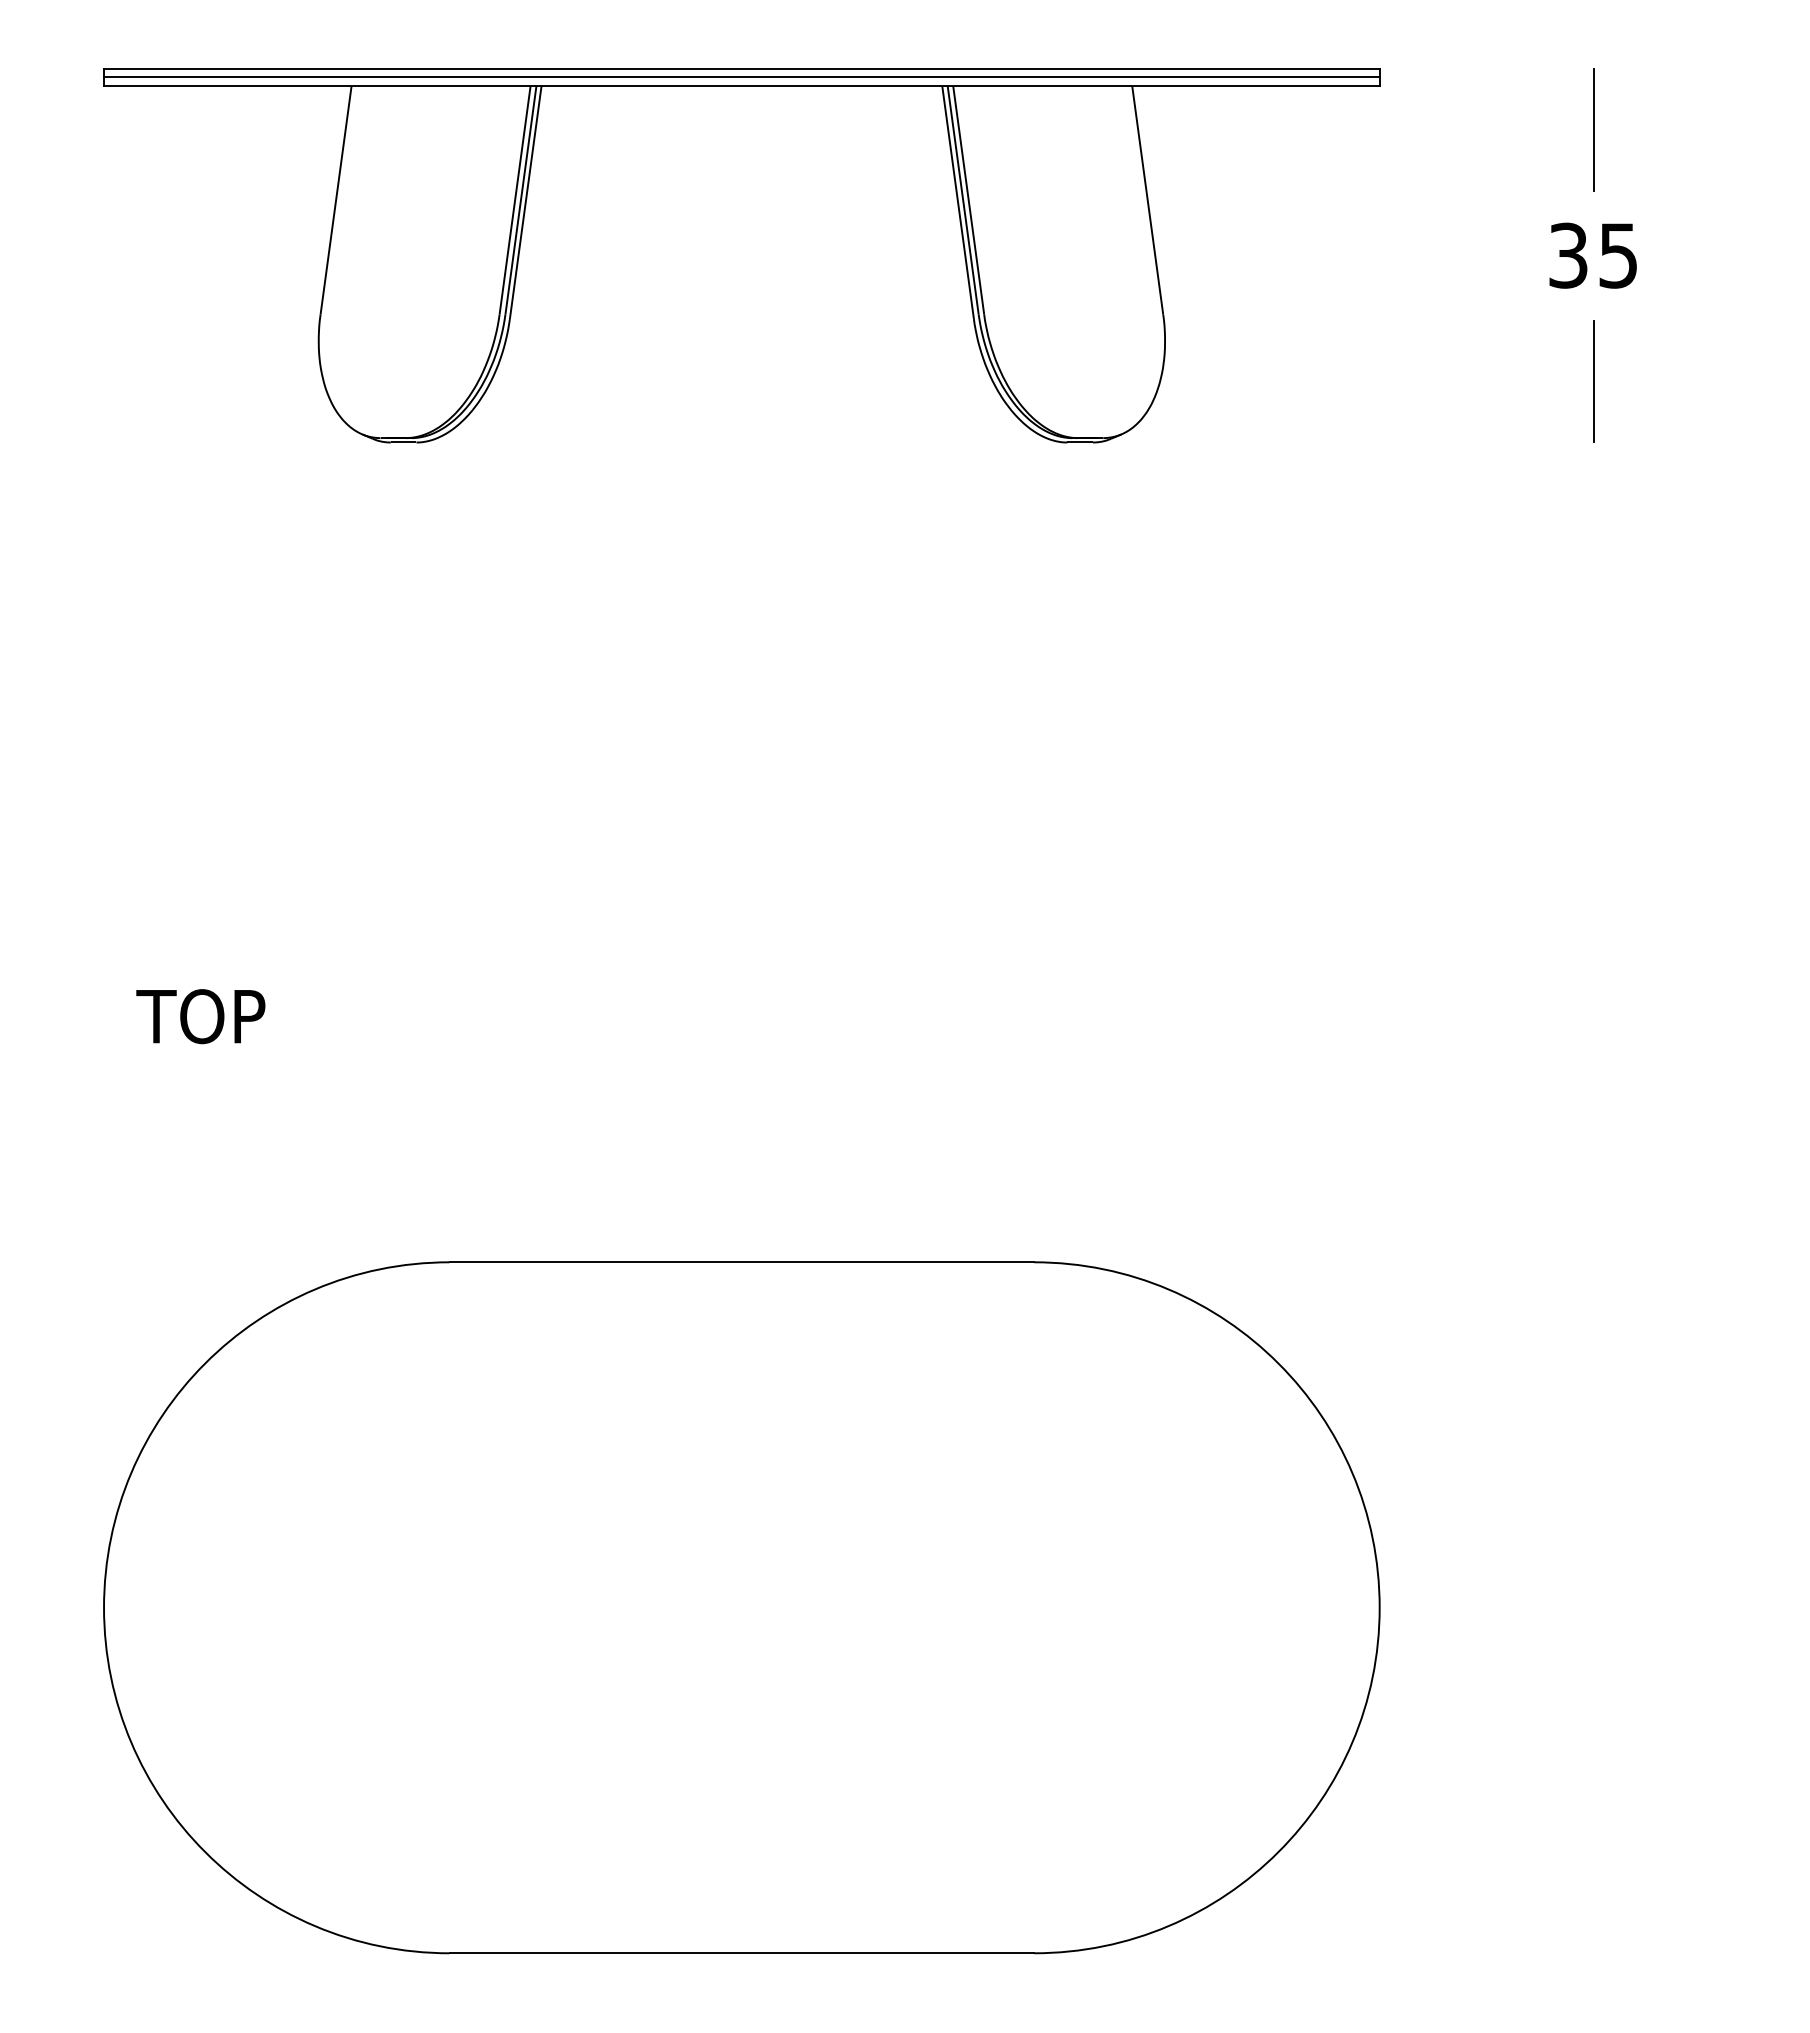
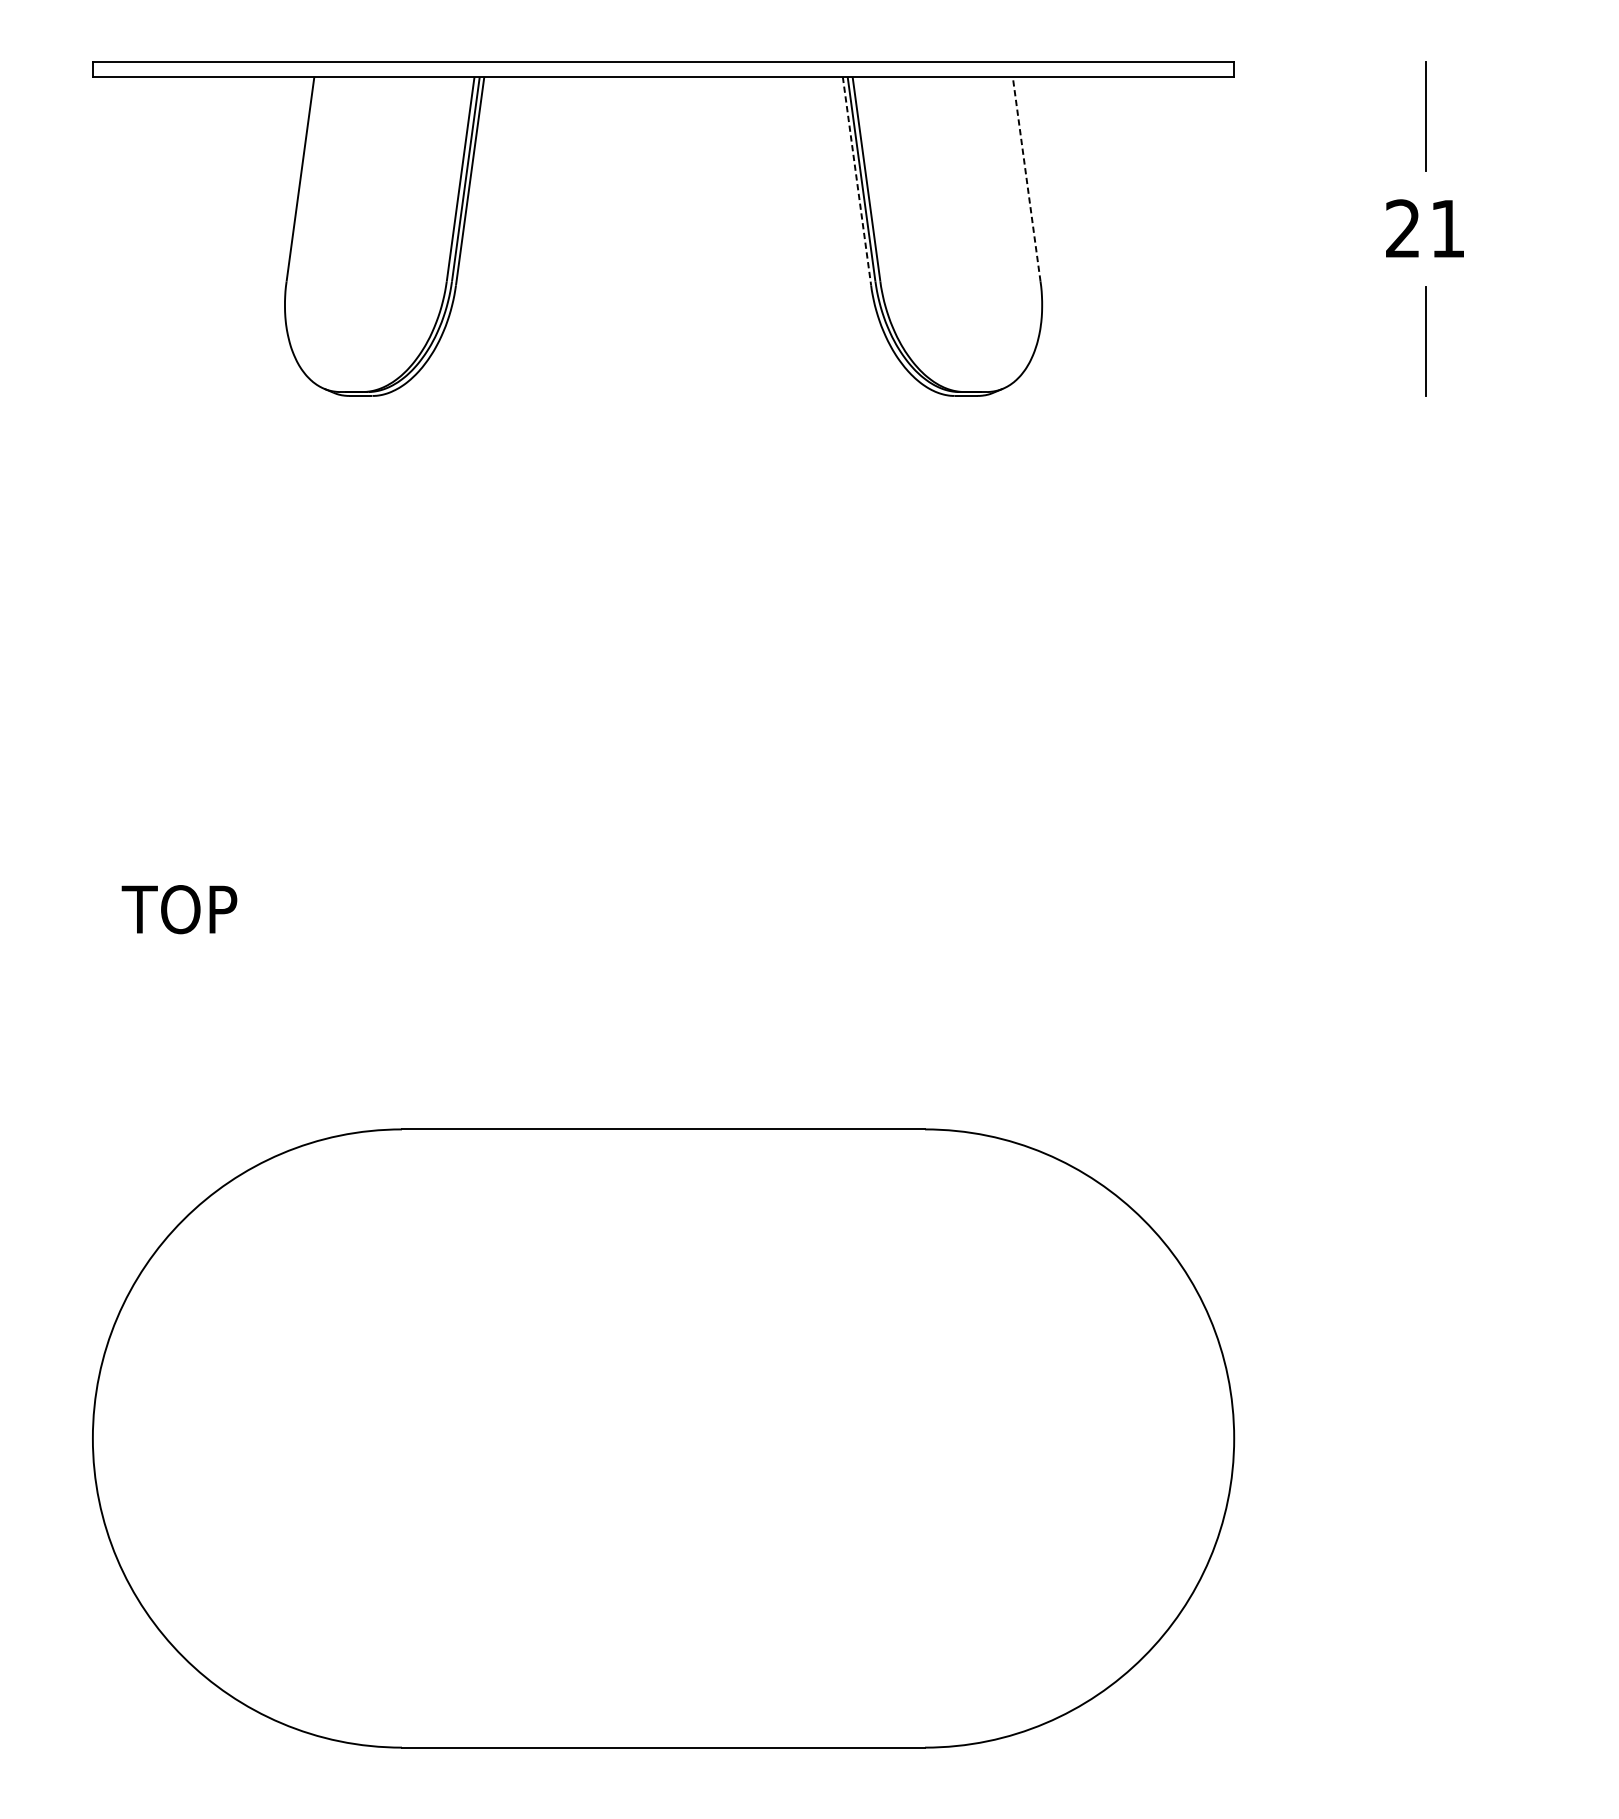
line: (741, 77) -> (663, 69), removed
line: (1147, 199) -> (1026, 178), solid -> dashed
line: (958, 202) -> (857, 181), solid -> dashed
text: (1592, 255) -> (1424, 228), 35 -> 21

